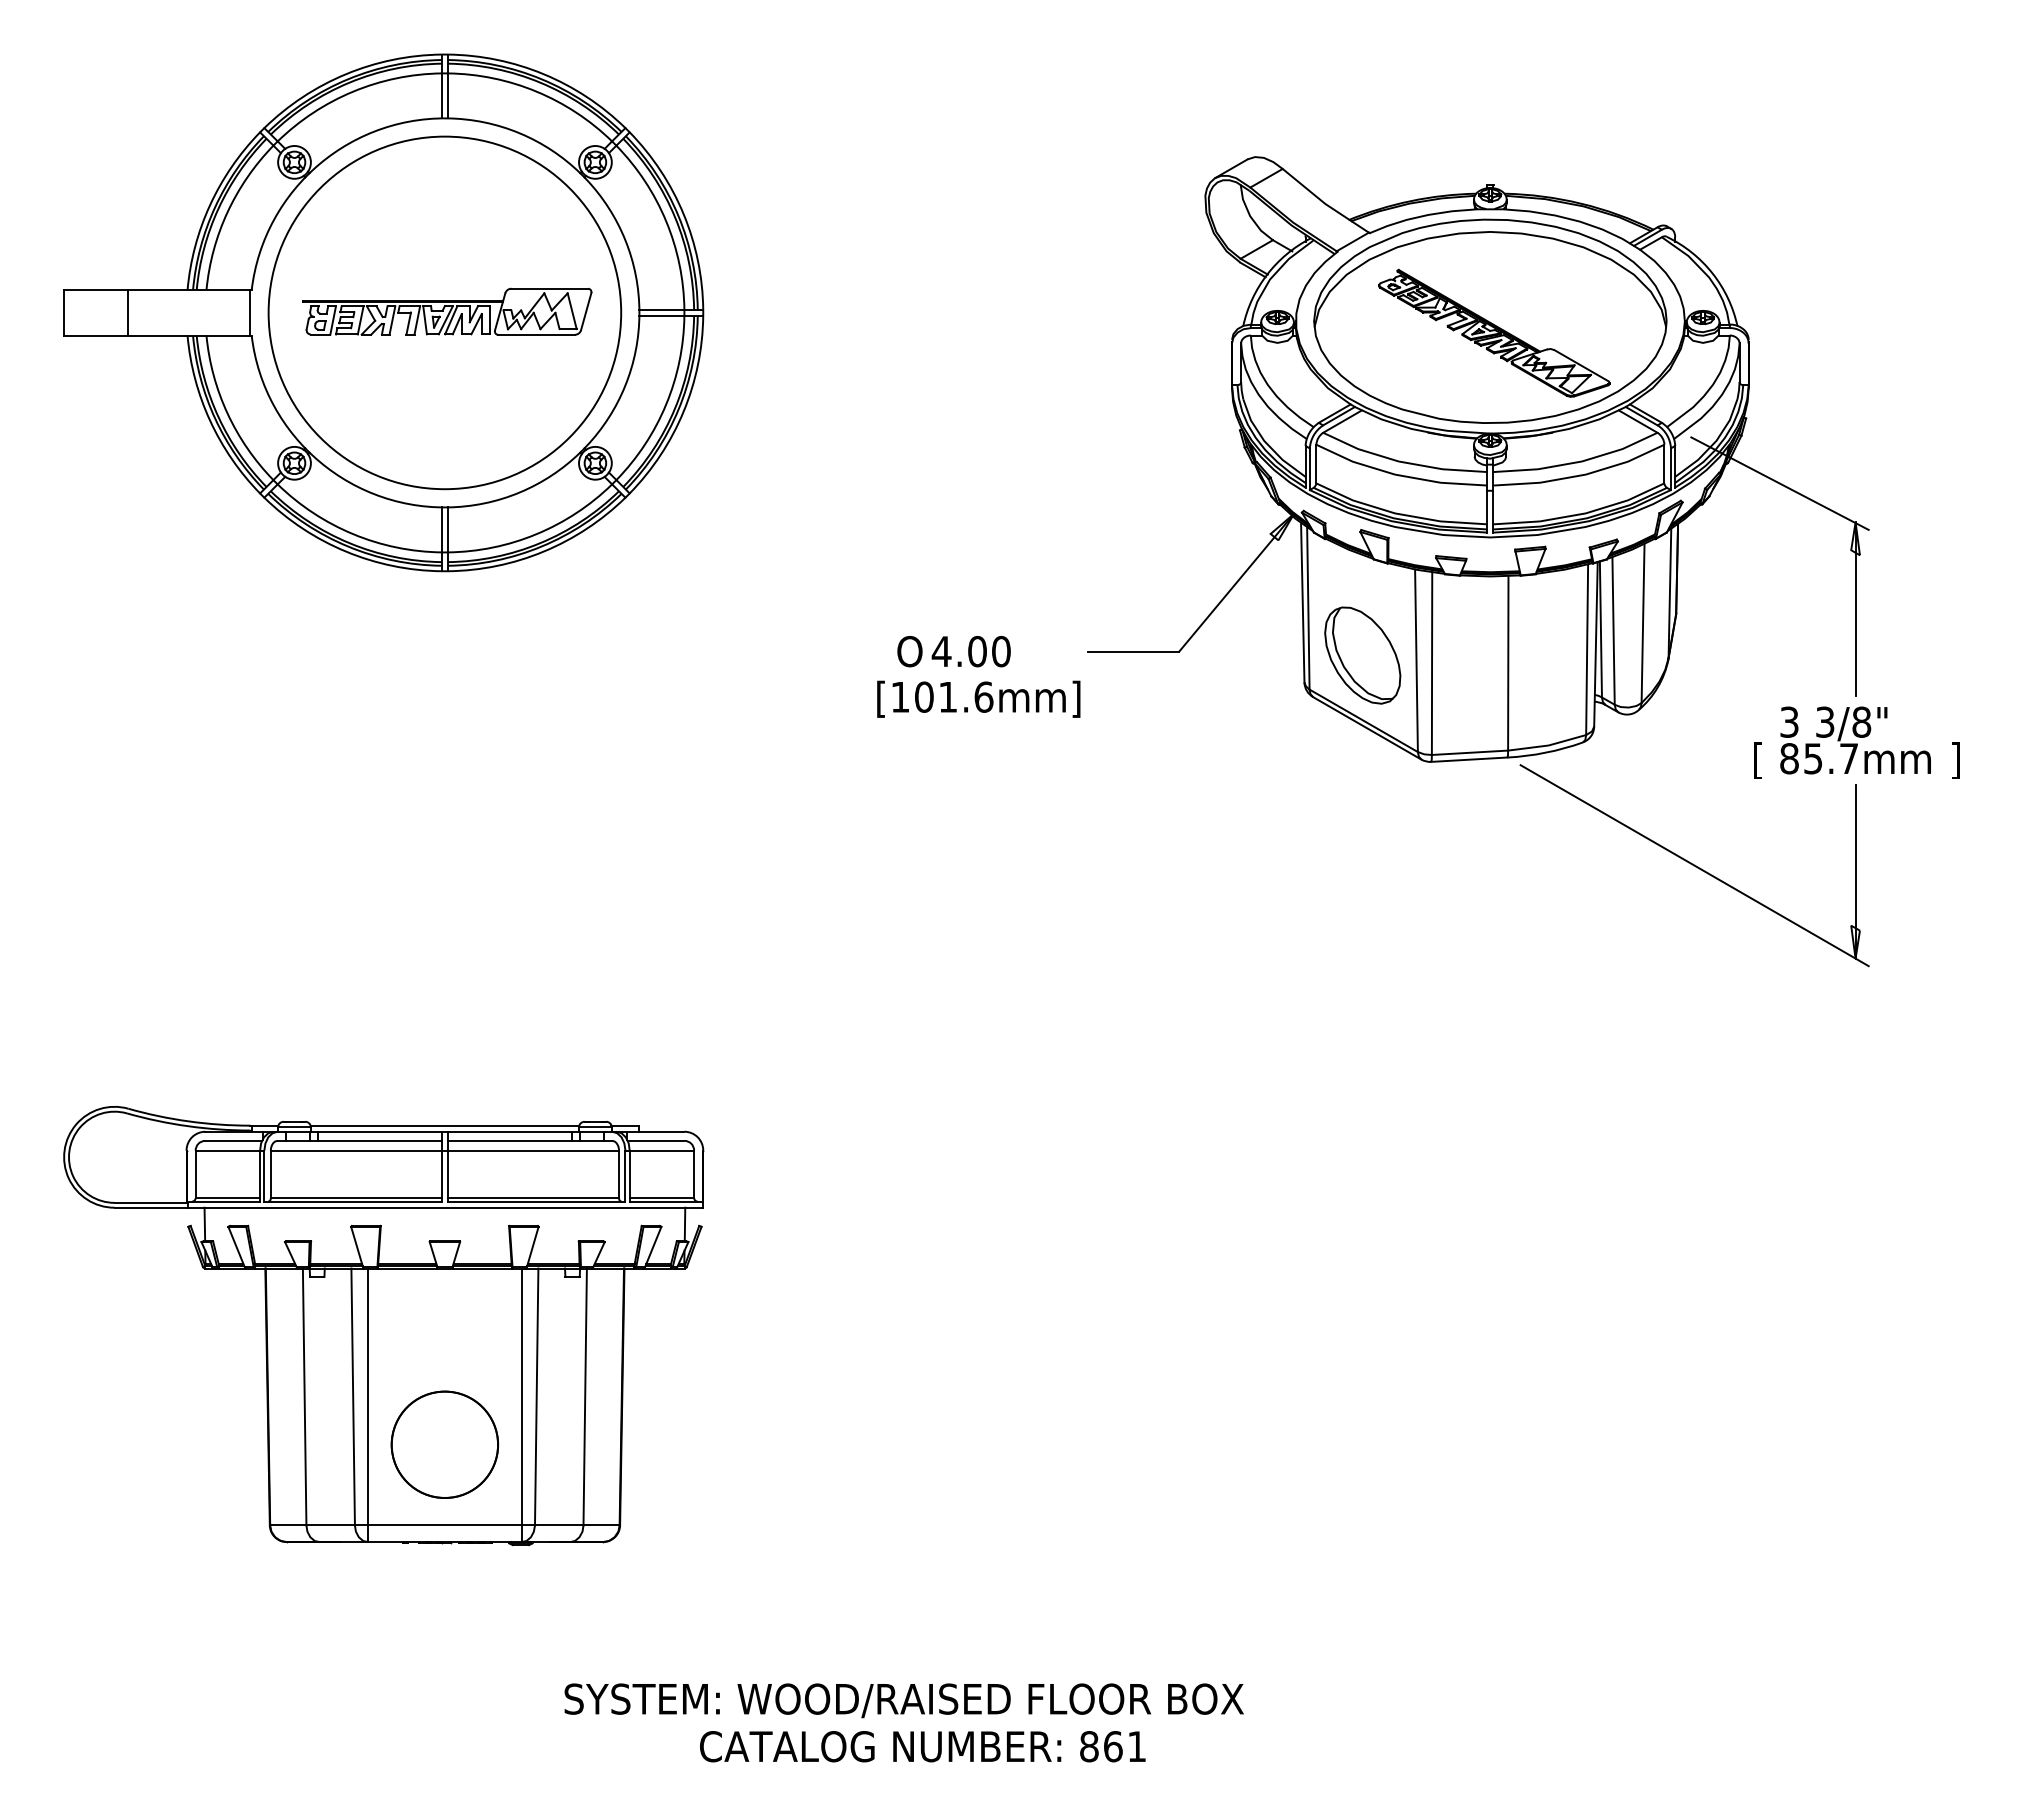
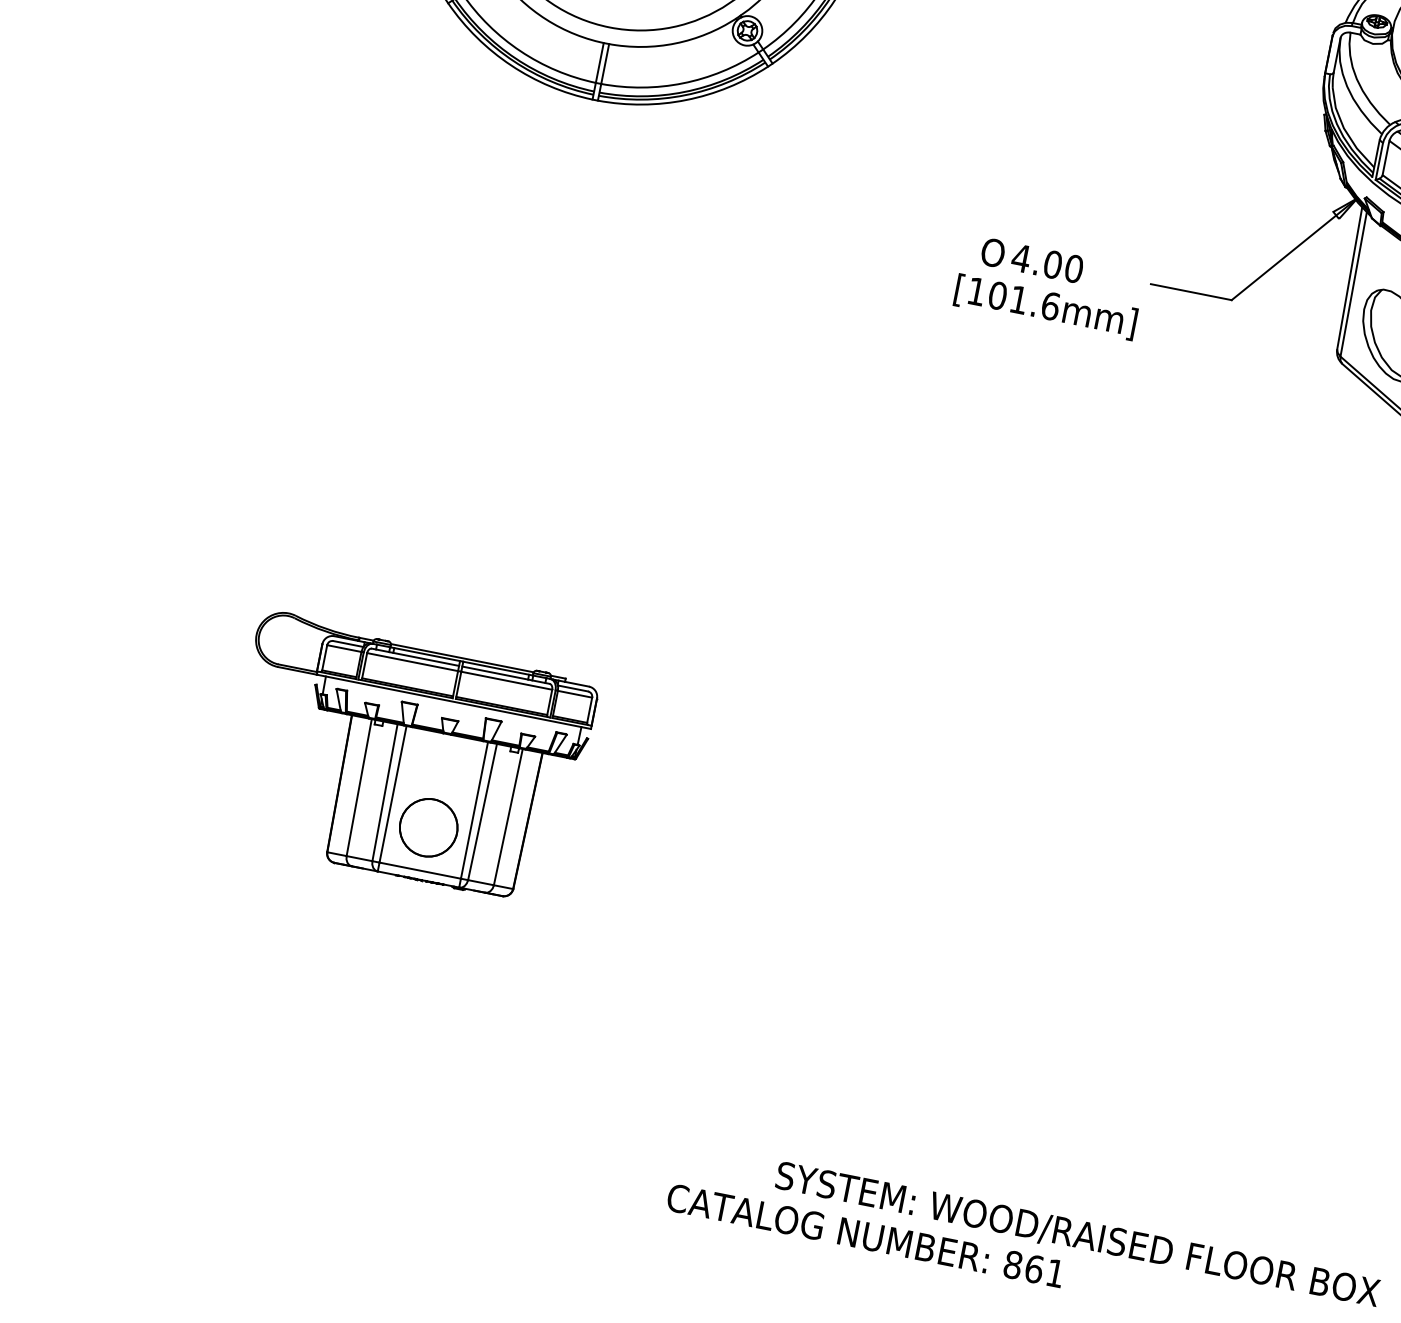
part: (383, 1326) -> (408, 758), size x0.6
text: (903, 1700) -> (1077, 1235), moved
text: (922, 1746) -> (865, 1235), moved

